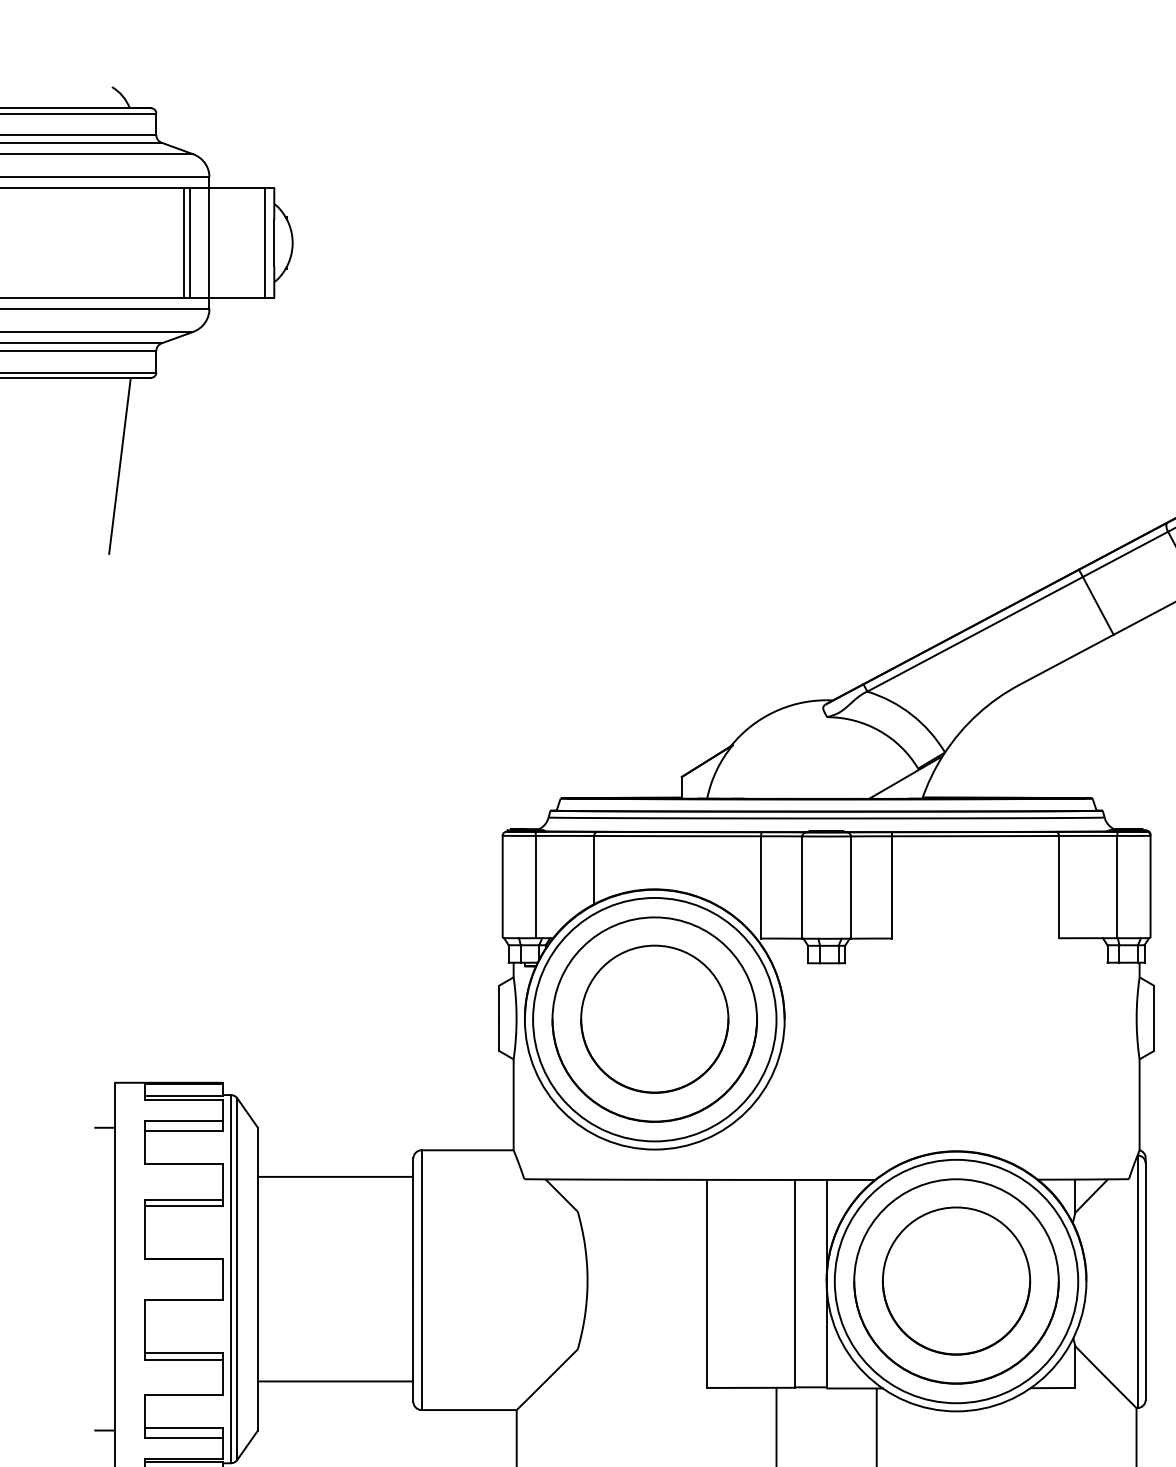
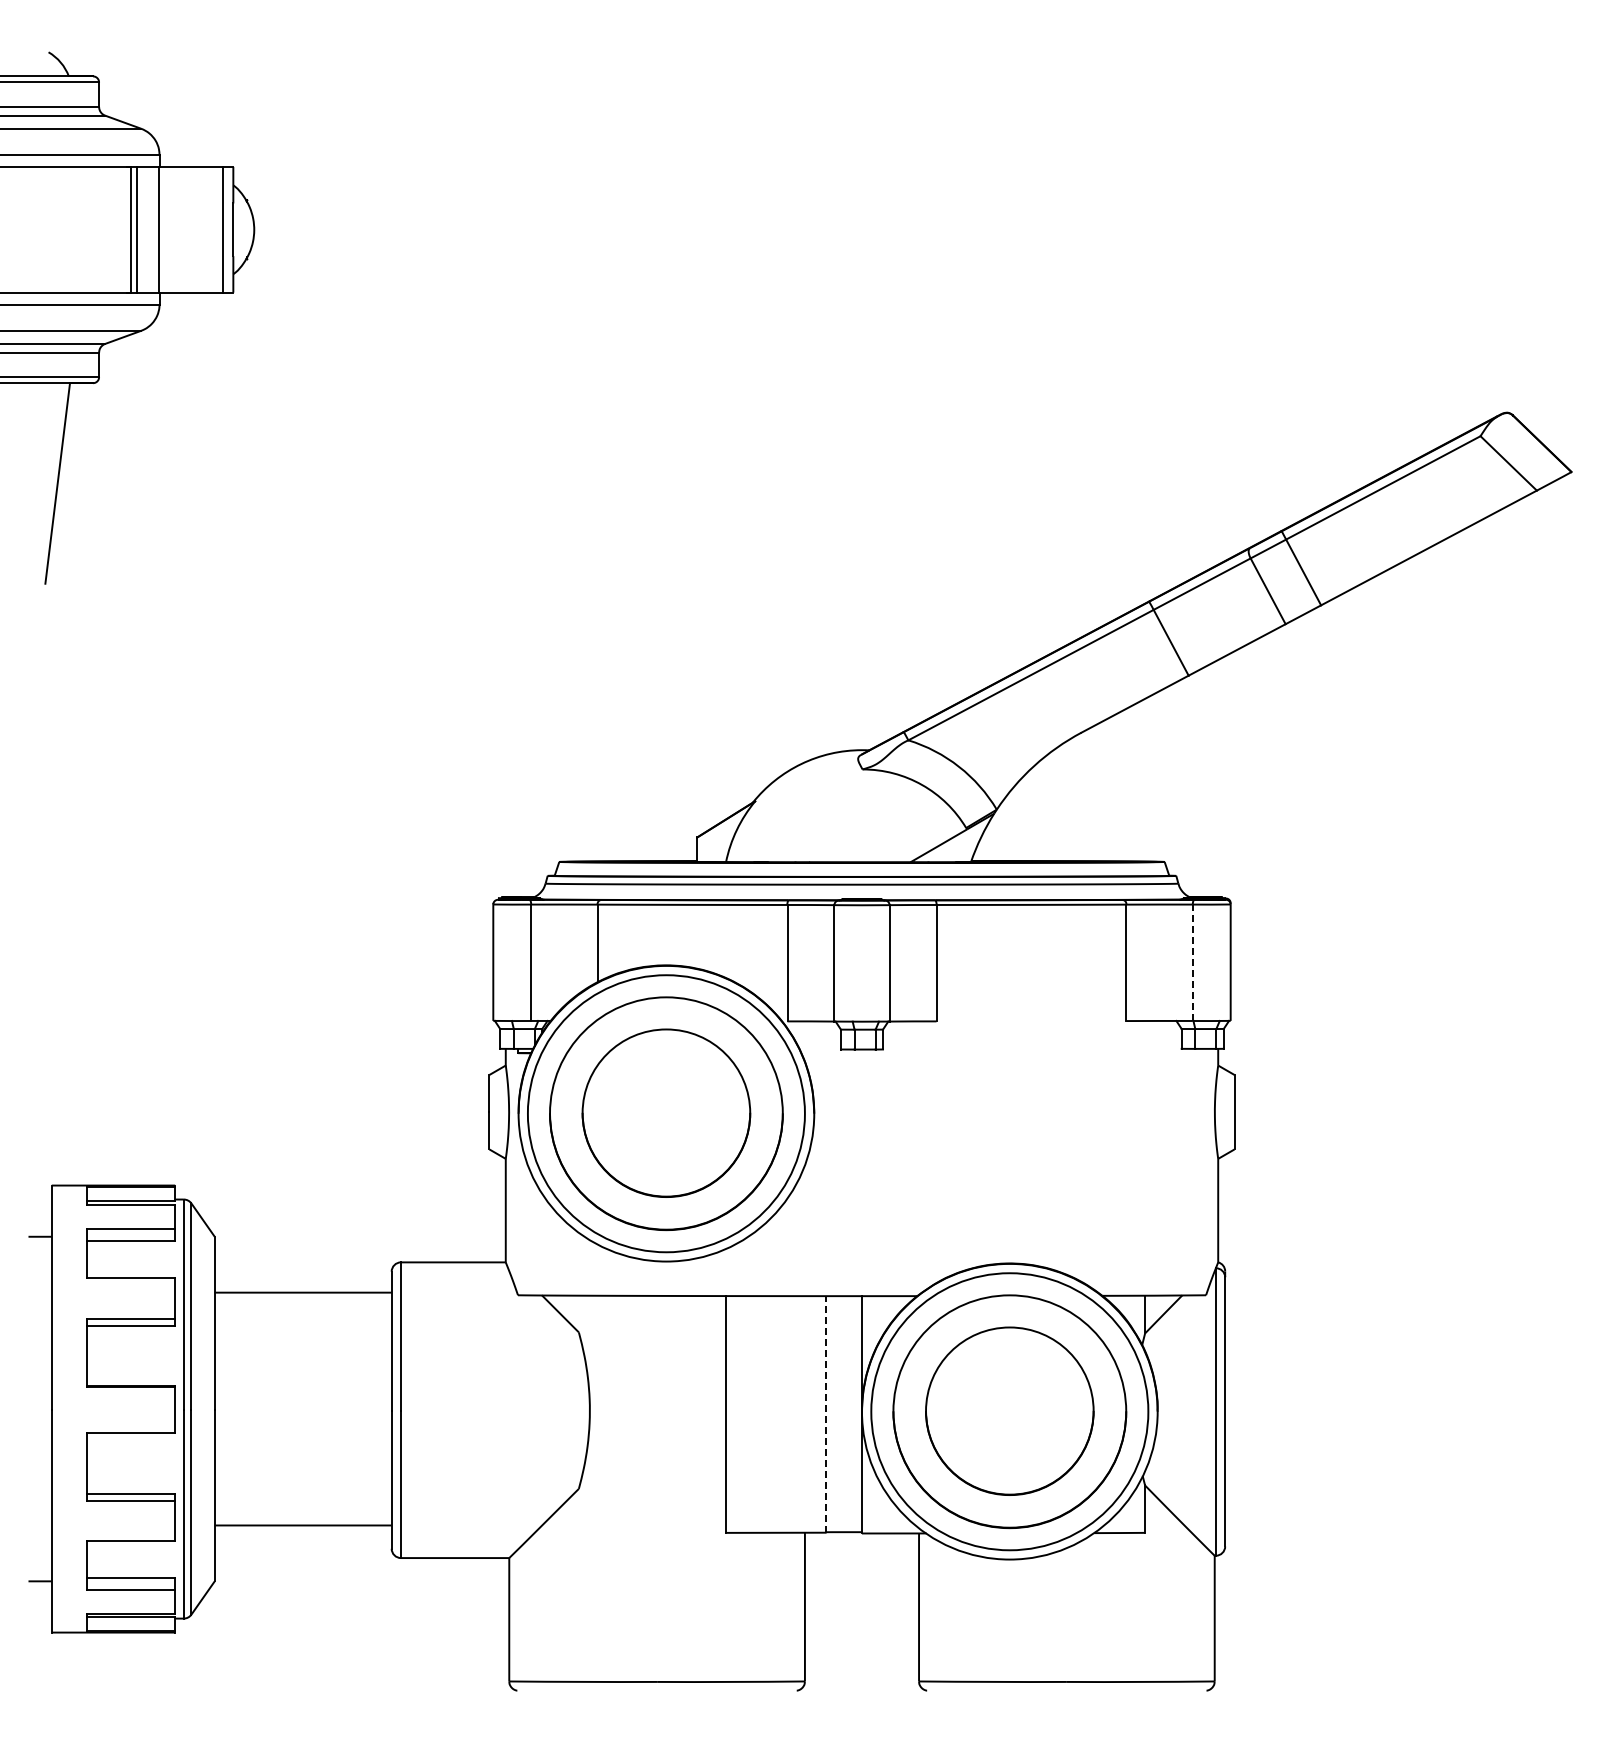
line: (1117, 886) -> (1192, 962), solid -> dashed
line: (794, 1283) -> (825, 1413), solid -> dashed

